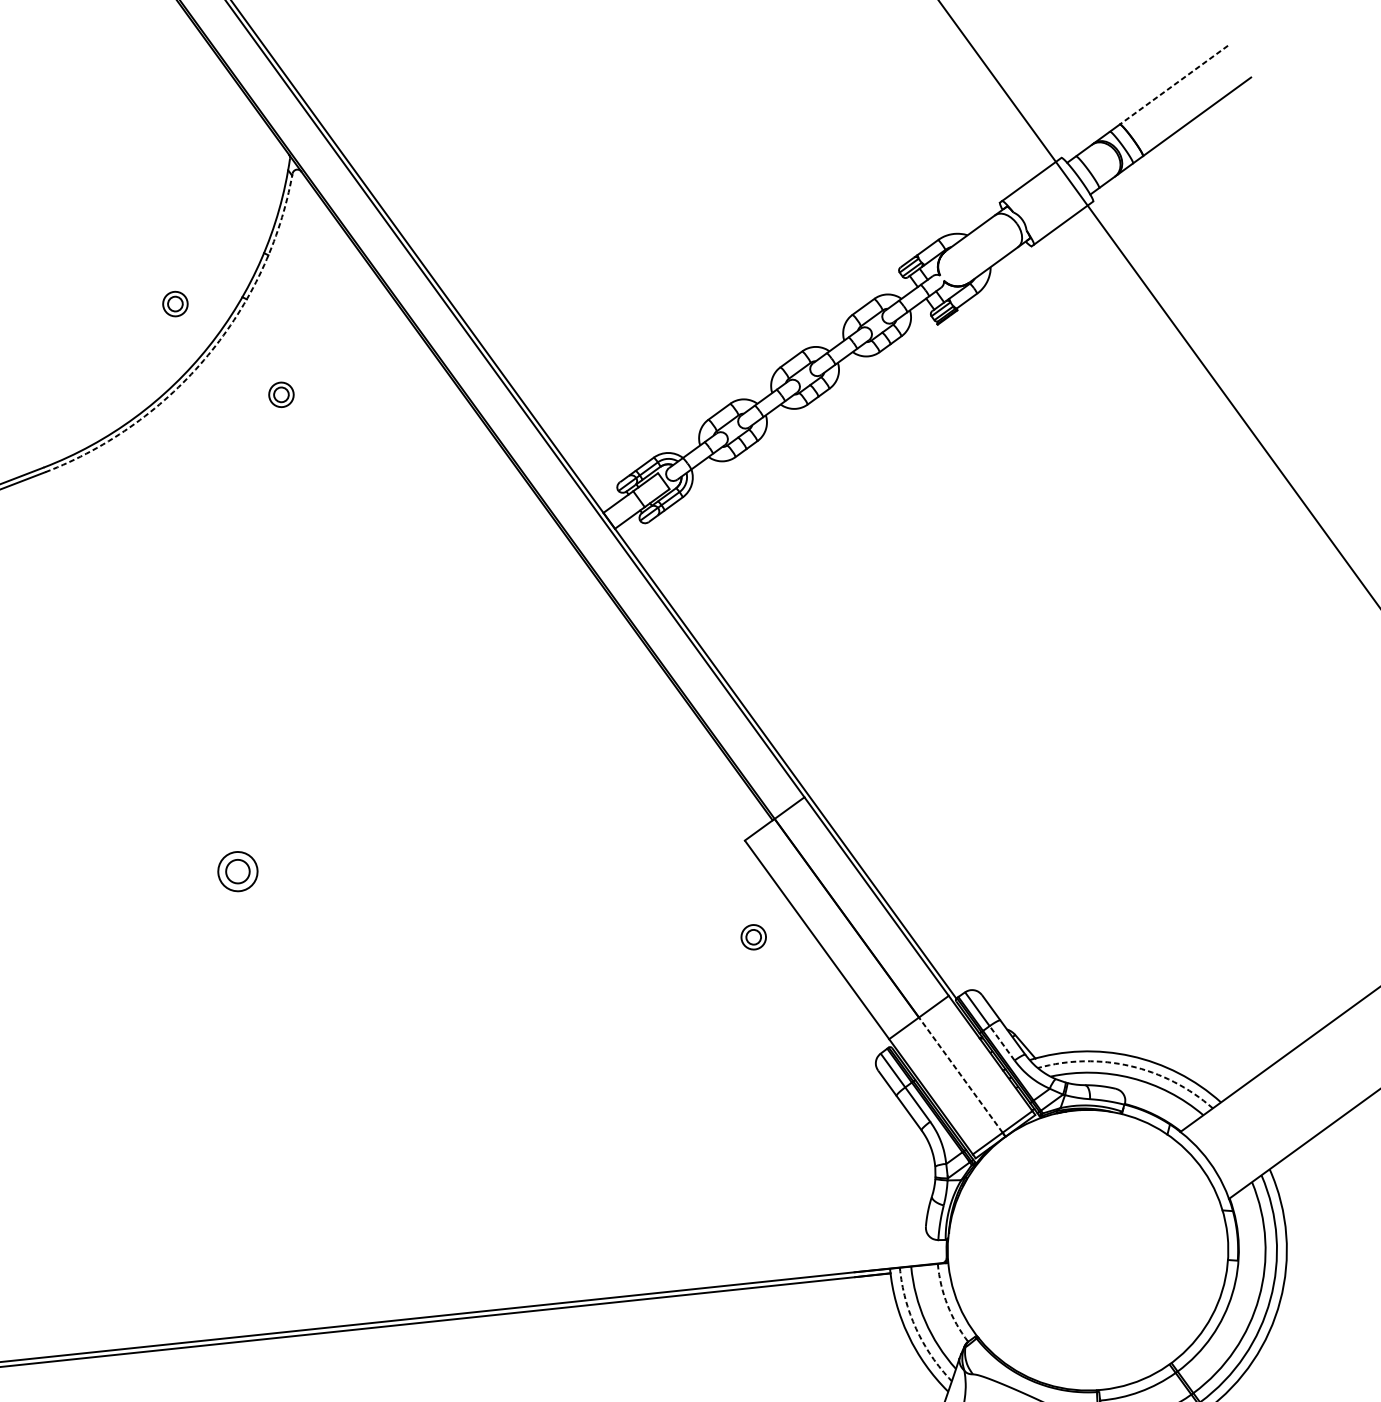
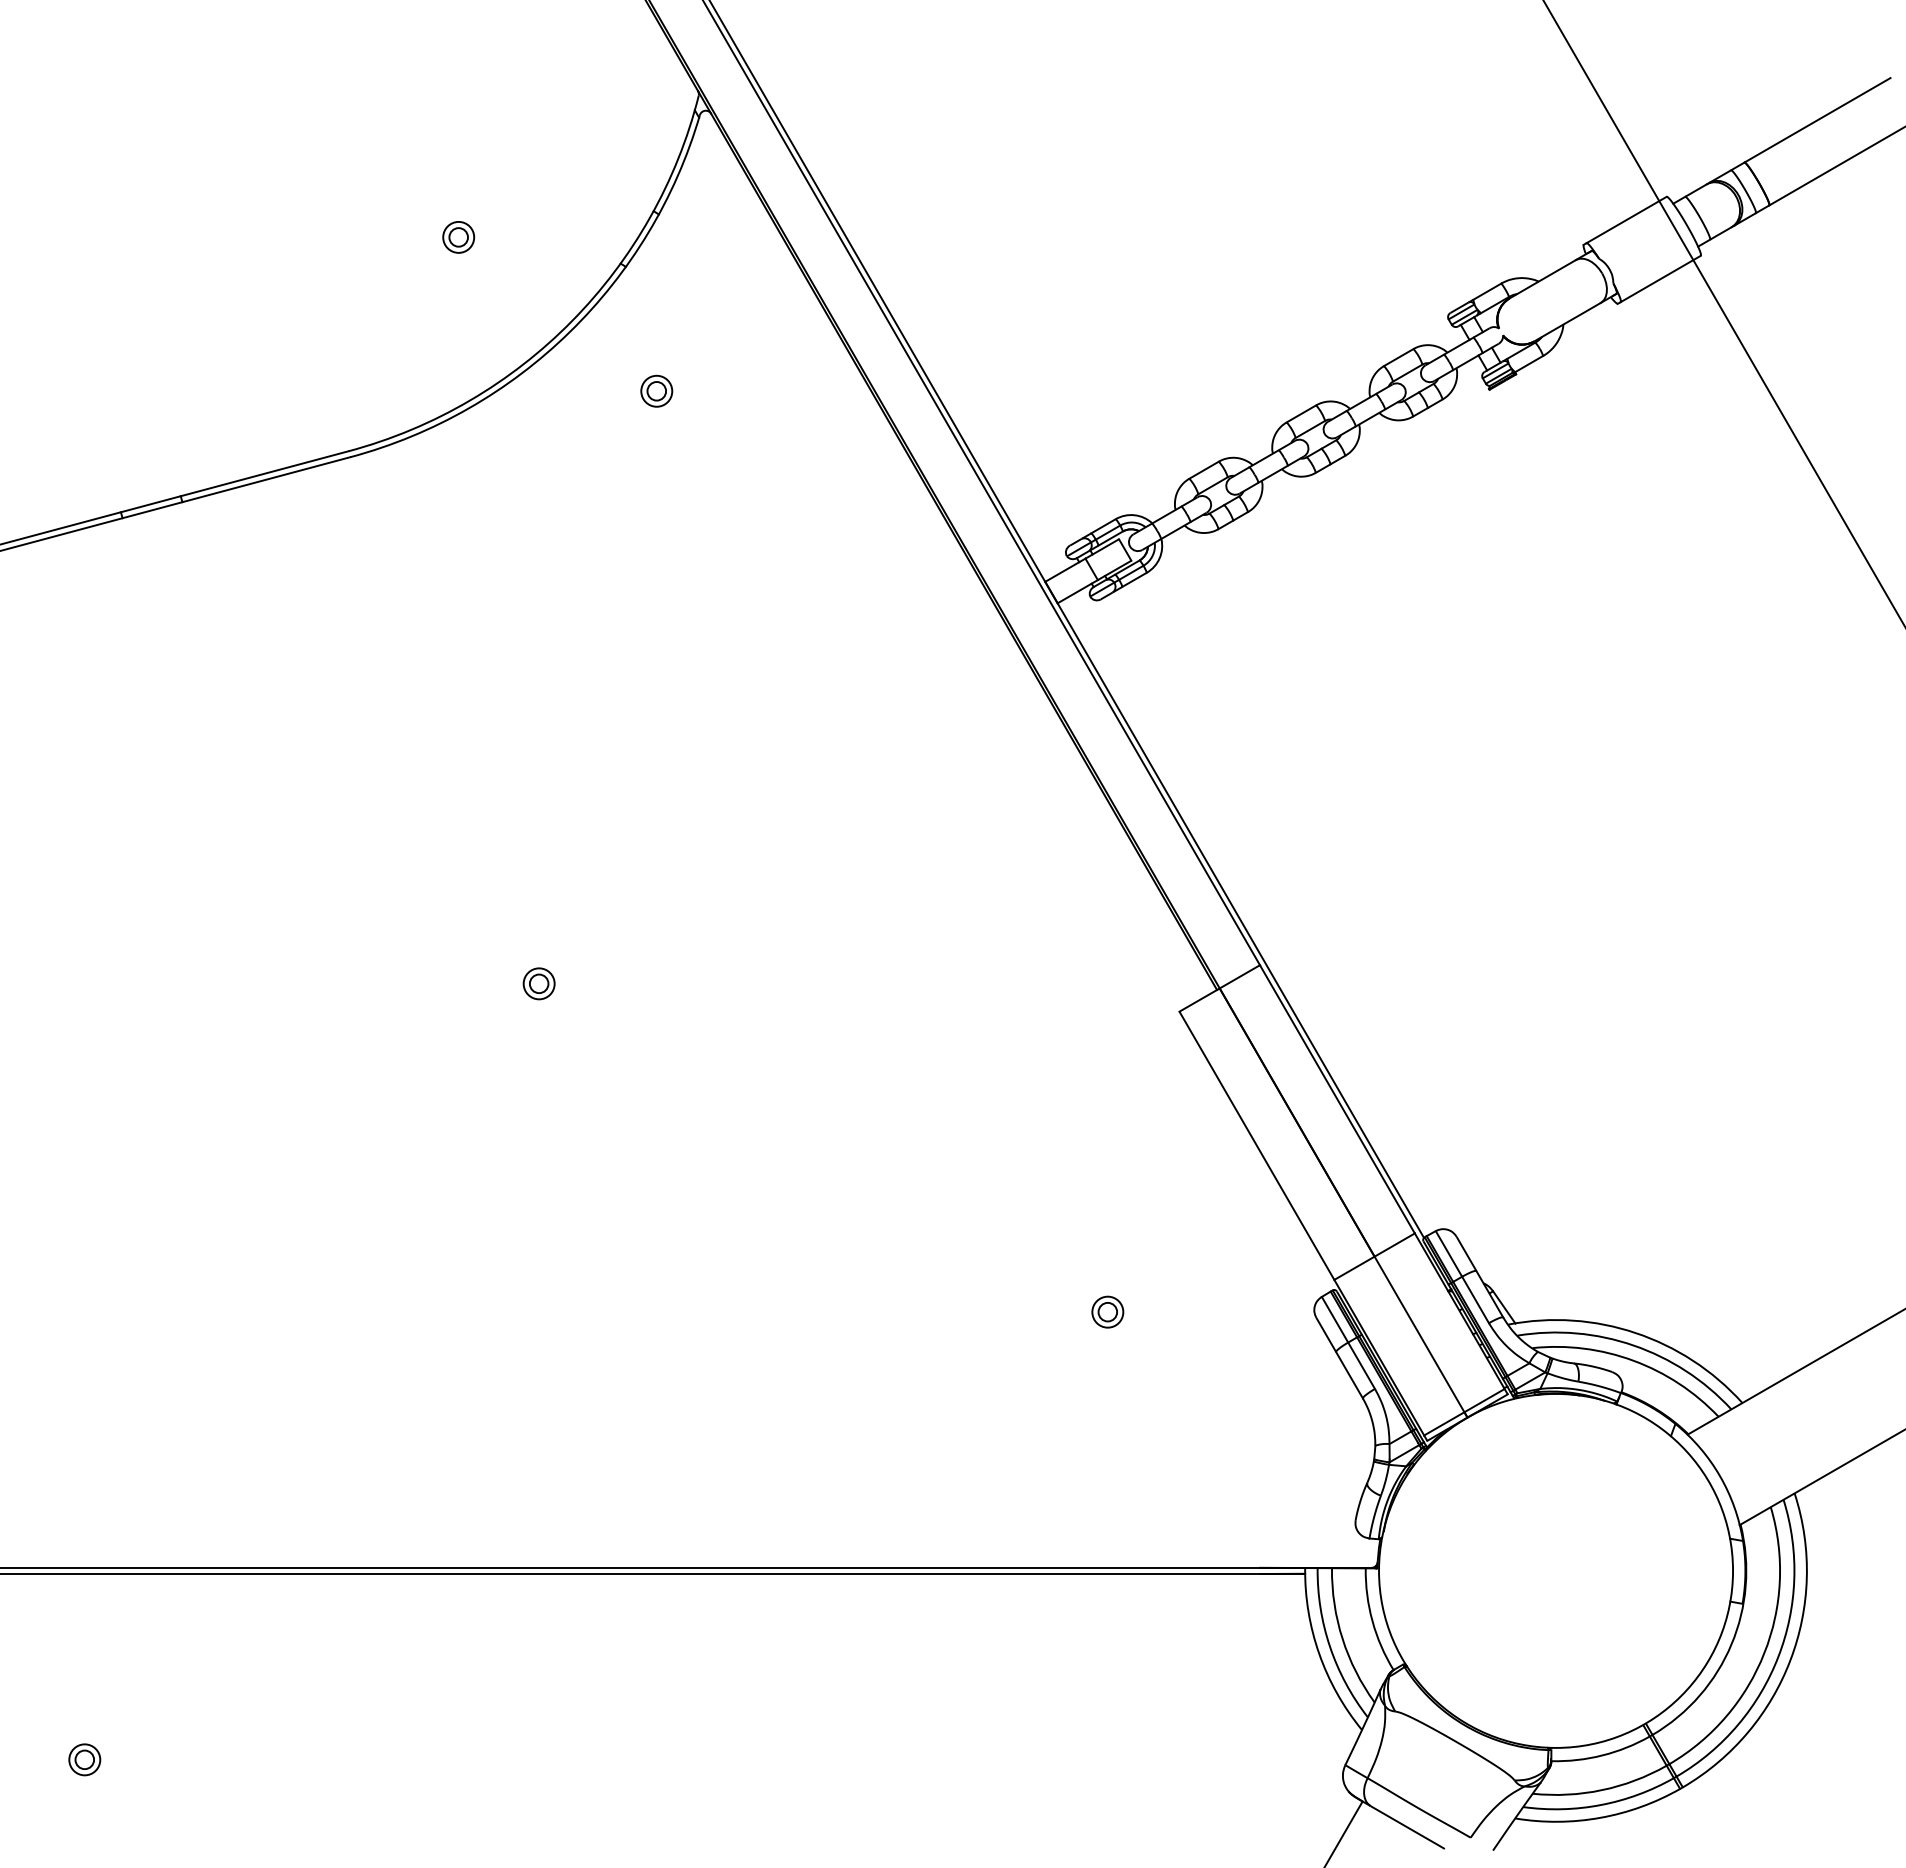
line: (1173, 85) -> (1817, 120), dashed -> solid
part: (175, 304) -> (458, 237), moved
arc: (207, 355) -> (569, 332), dashed -> solid
part: (237, 871) -> (538, 983), size x0.62
part: (753, 936) -> (1107, 1311), moved
line: (1002, 1042) -> (1475, 1299), dashed -> solid
arc: (1130, 1066) -> (1633, 1345), dashed -> solid
line: (960, 1075) -> (1419, 1334), dashed -> solid
arc: (947, 1305) -> (1372, 1621), dashed -> solid
arc: (916, 1328) -> (1330, 1646), dashed -> solid

